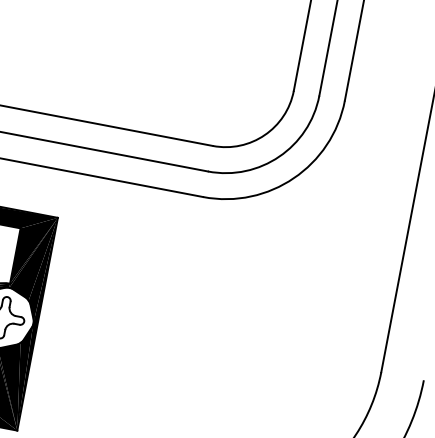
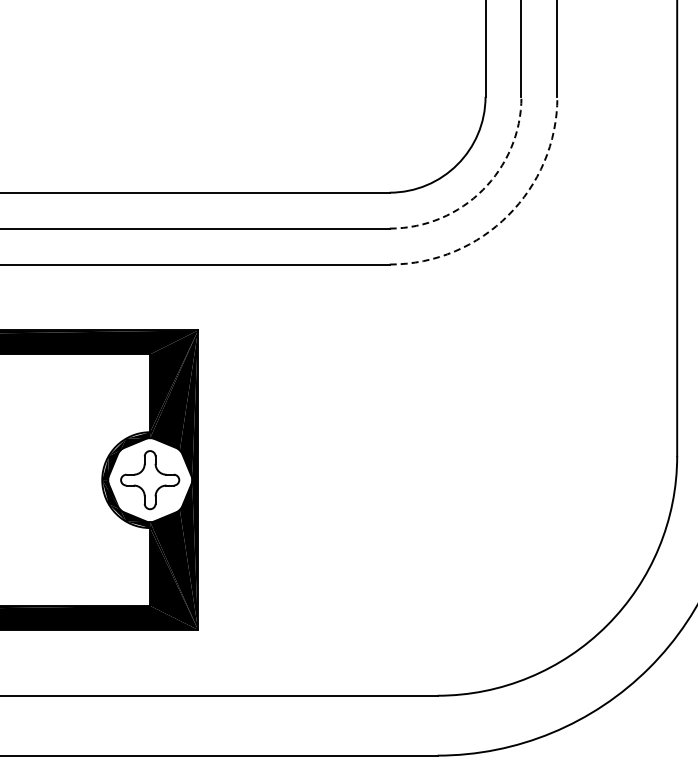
arc: (278, 156) -> (482, 190), solid -> dashed
arc: (294, 178) -> (508, 215), solid -> dashed

